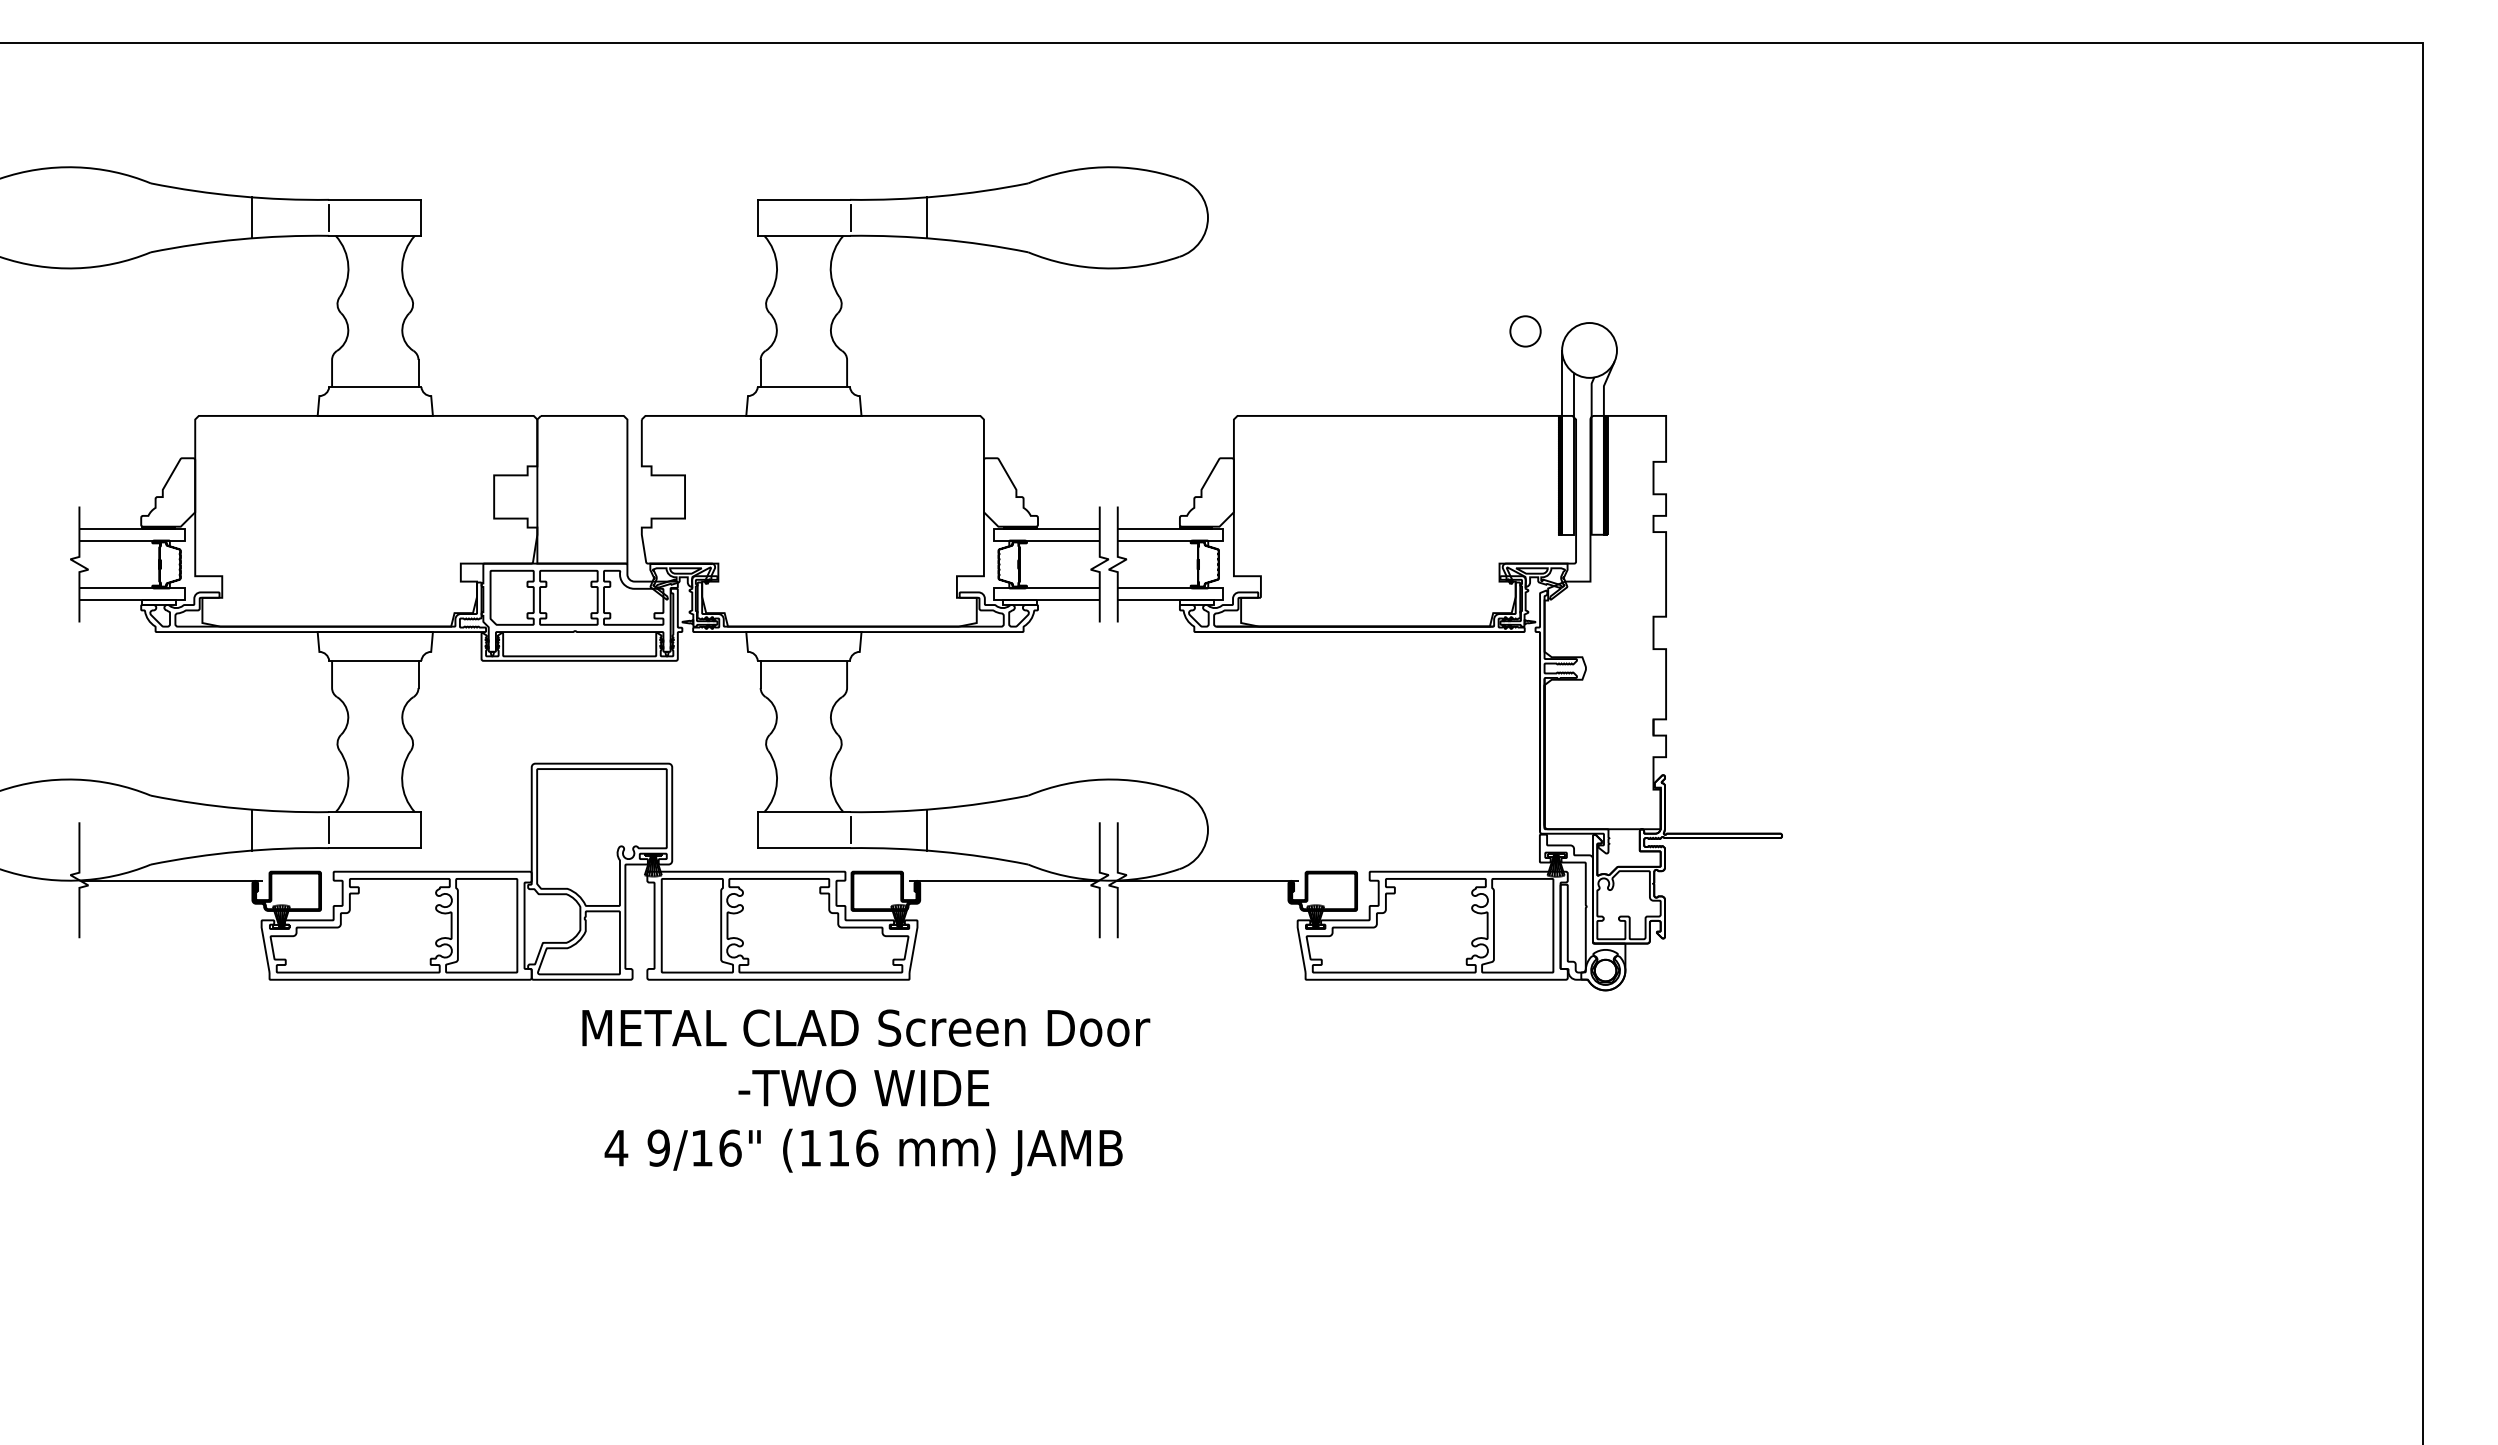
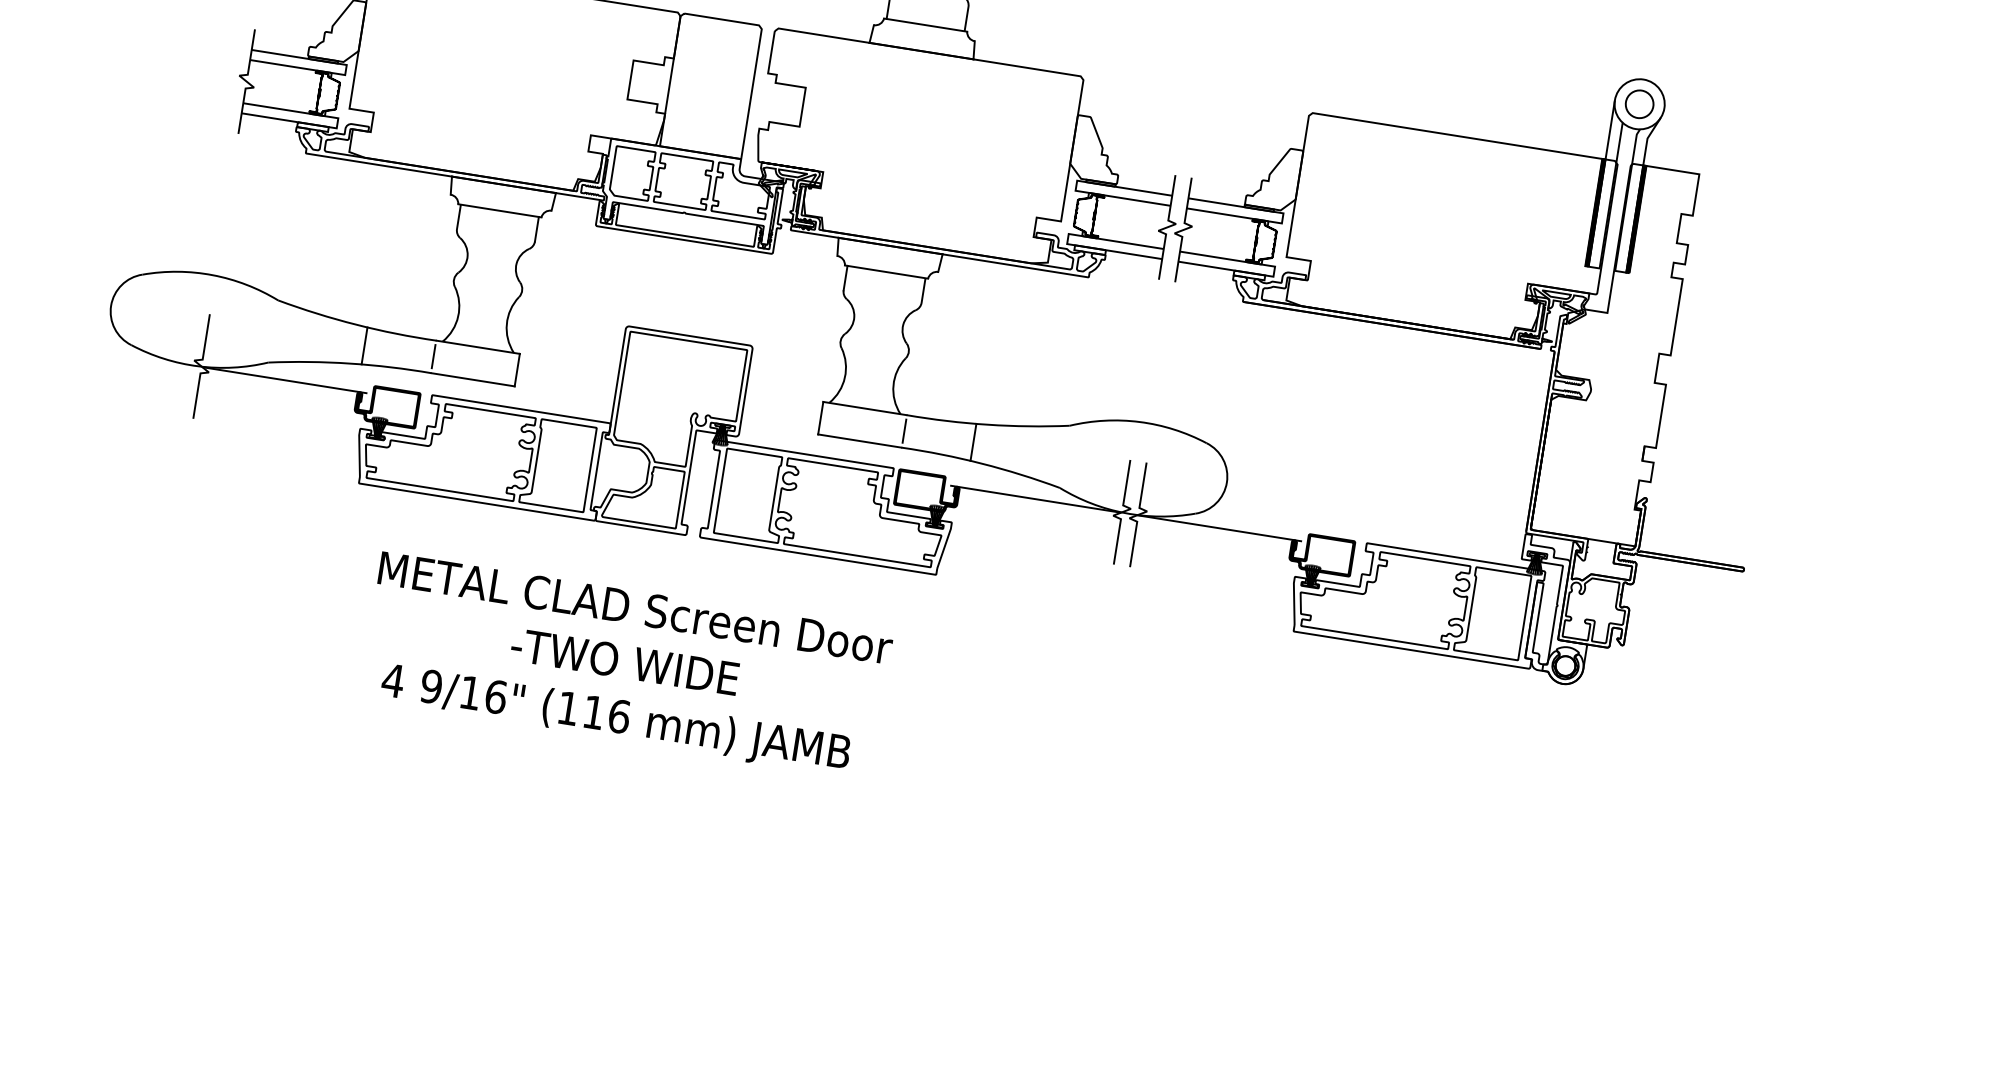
circle: (1525, 331) -> (1639, 104), moved
text: (866, 1092) -> (626, 666), moved

